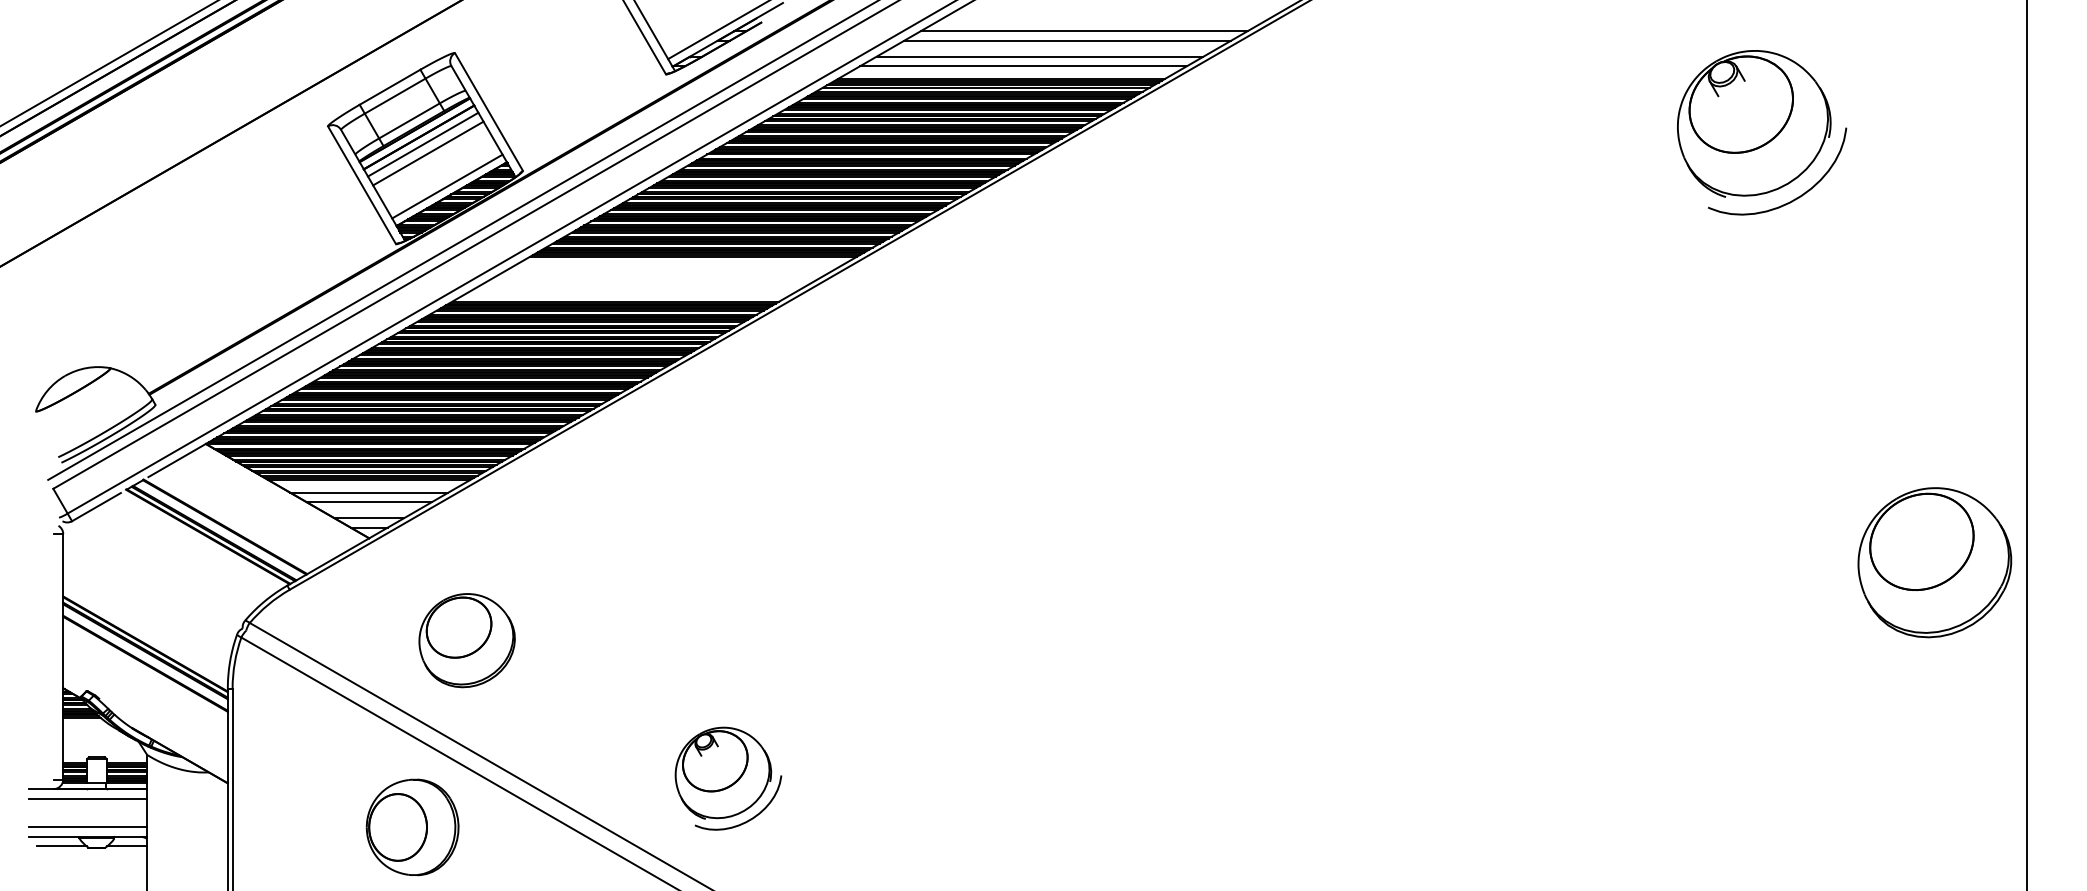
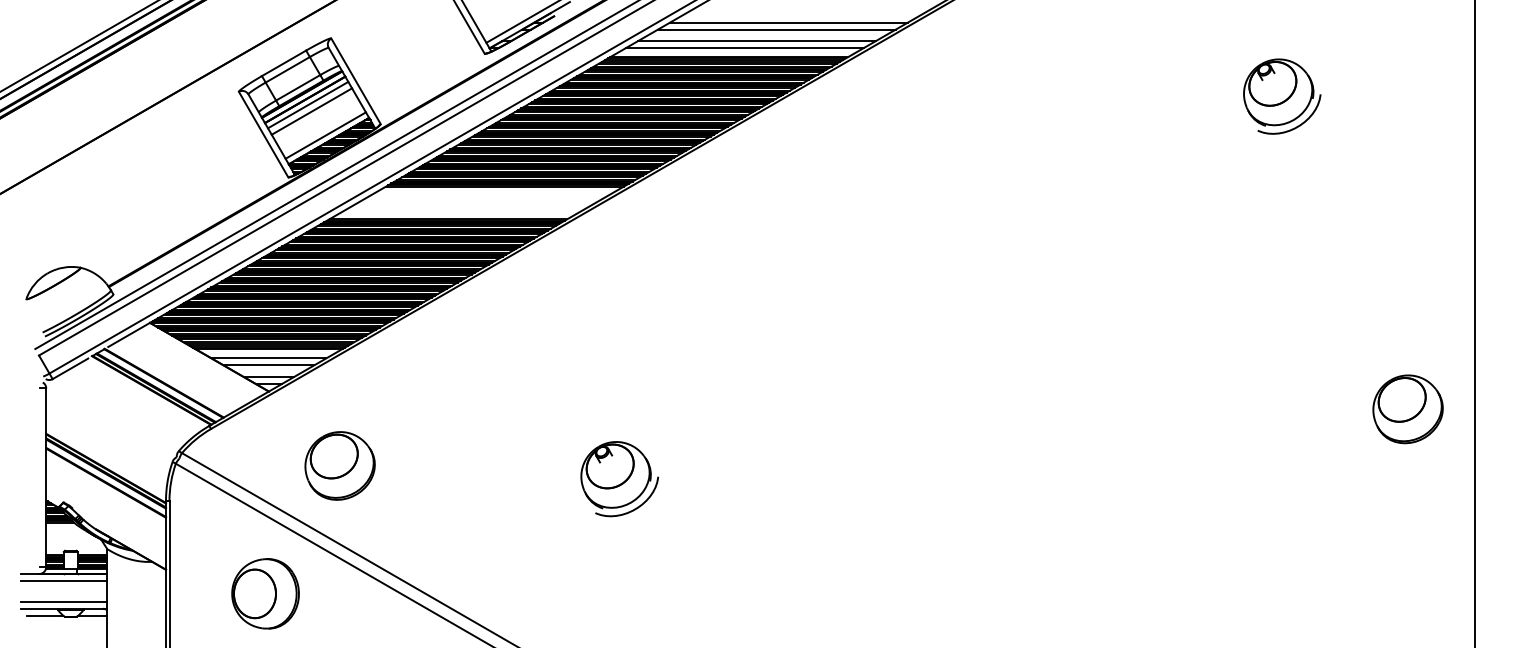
part: (1761, 133) -> (1281, 96), size x0.62
part: (1934, 562) -> (1407, 409), size x0.62
part: (728, 778) -> (619, 478), moved
part: (412, 827) -> (265, 593), moved

